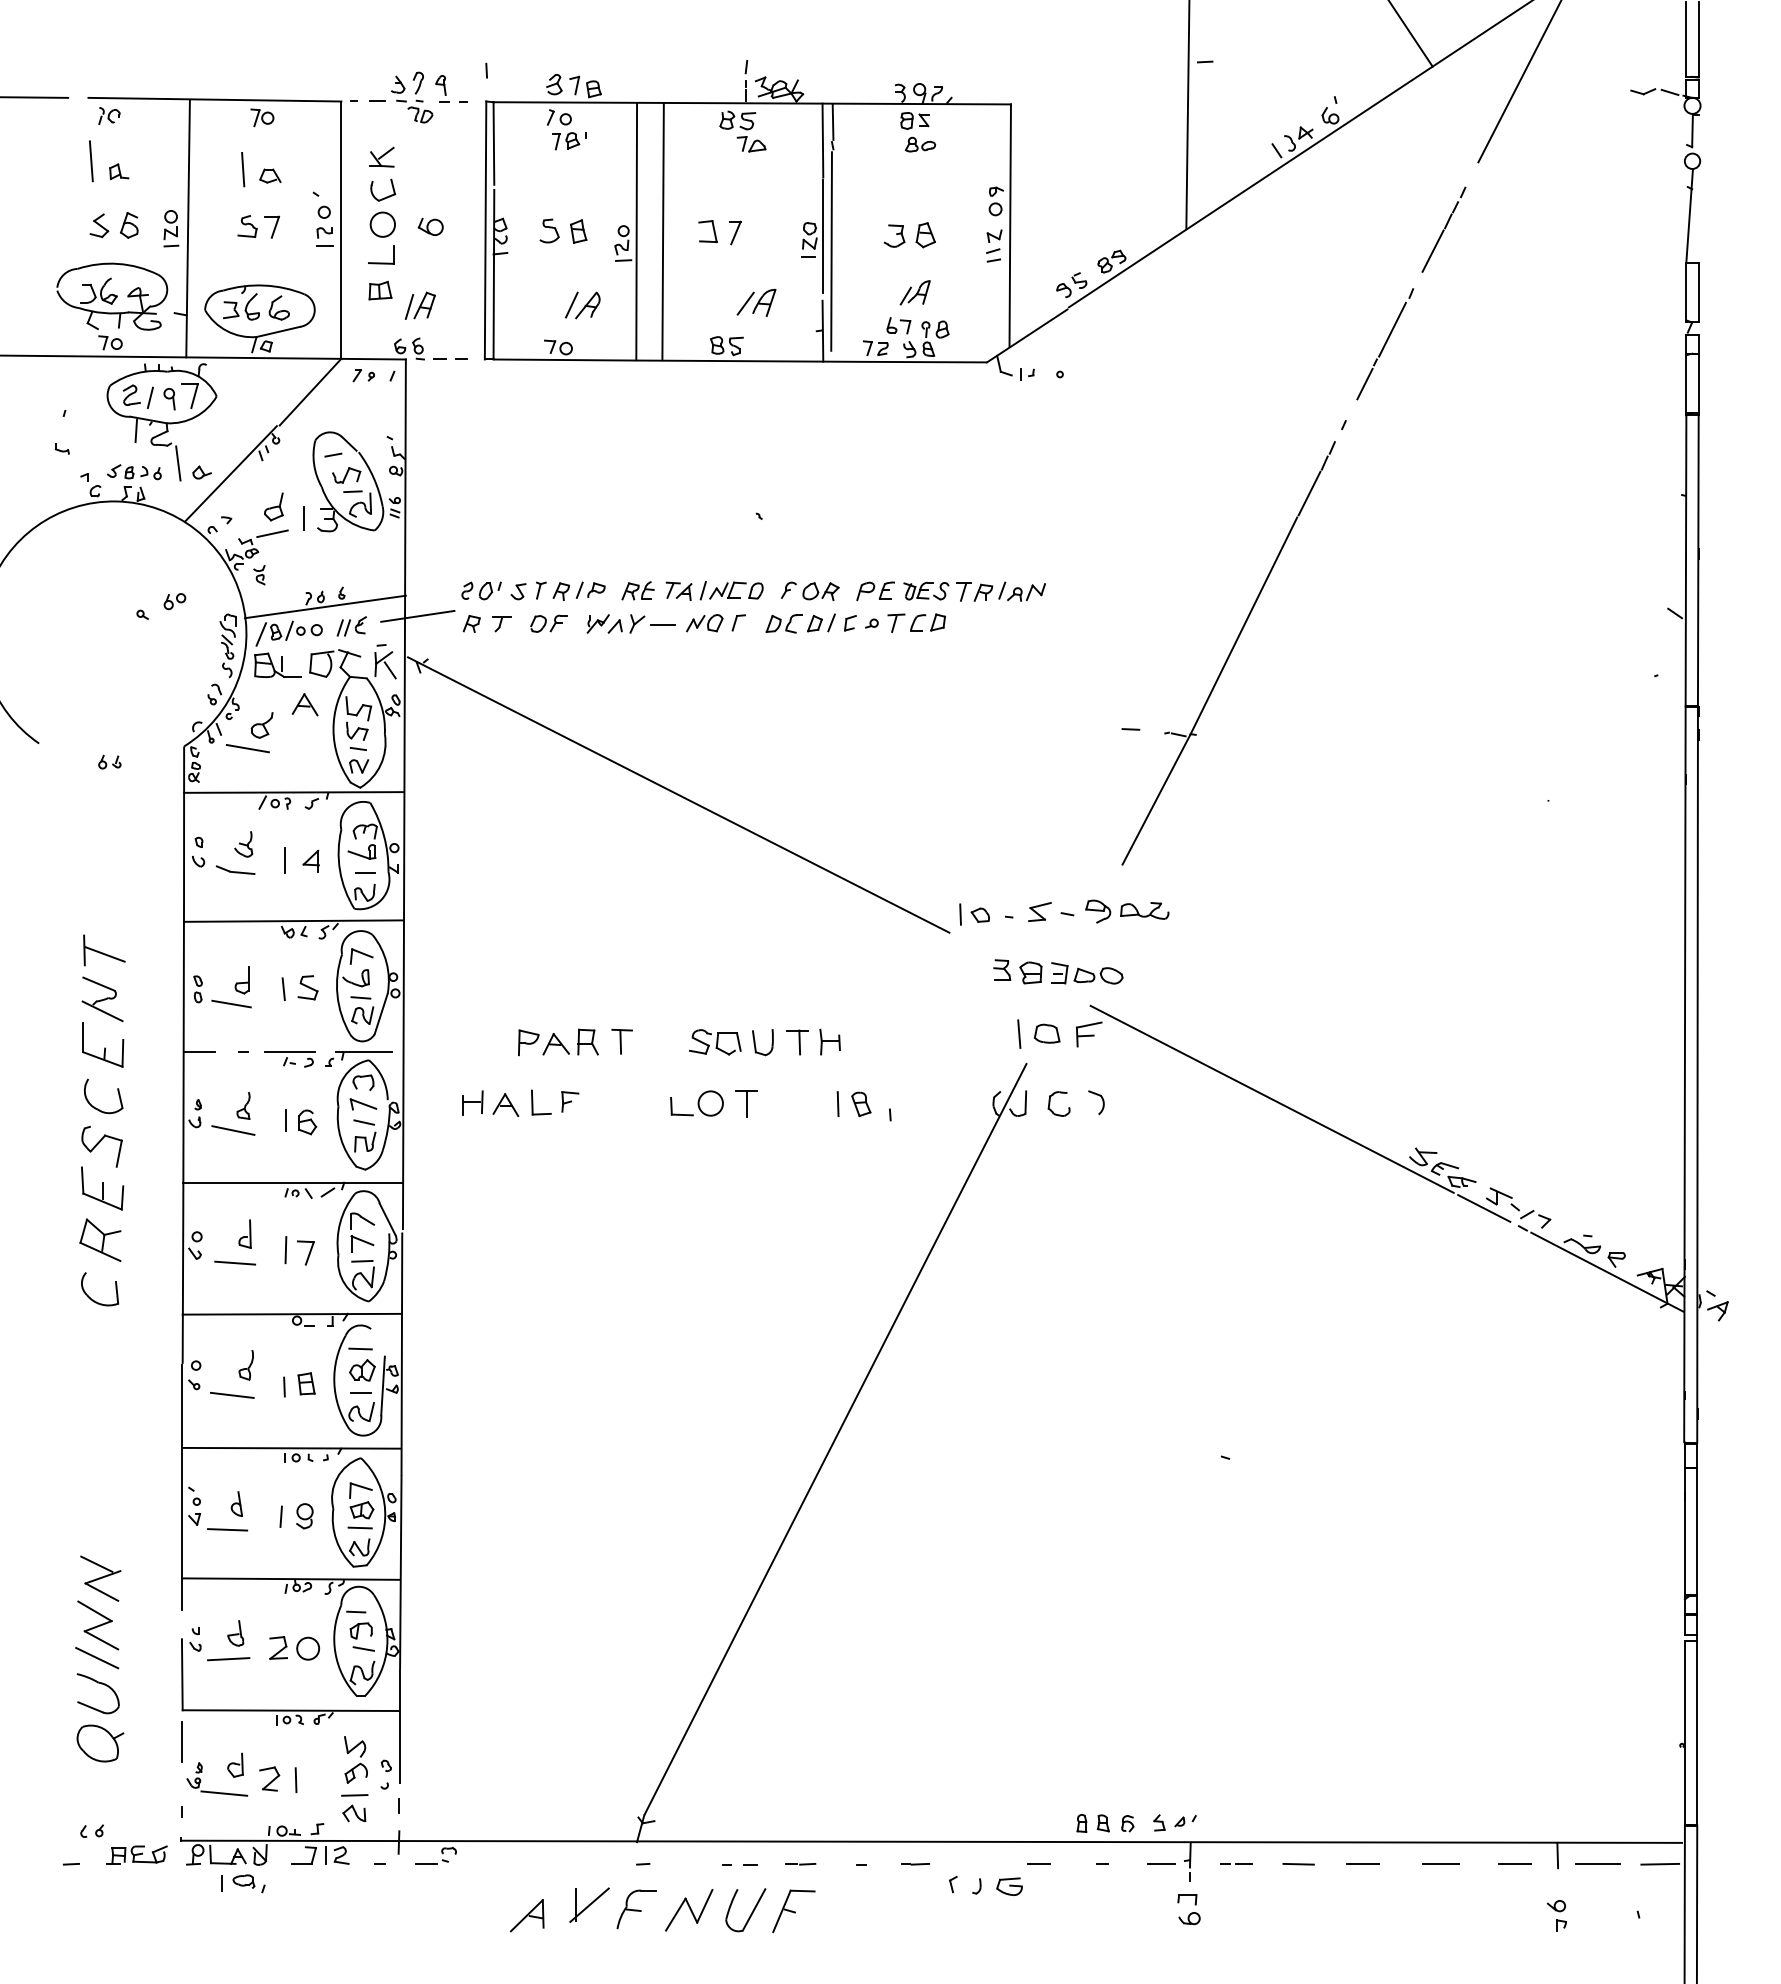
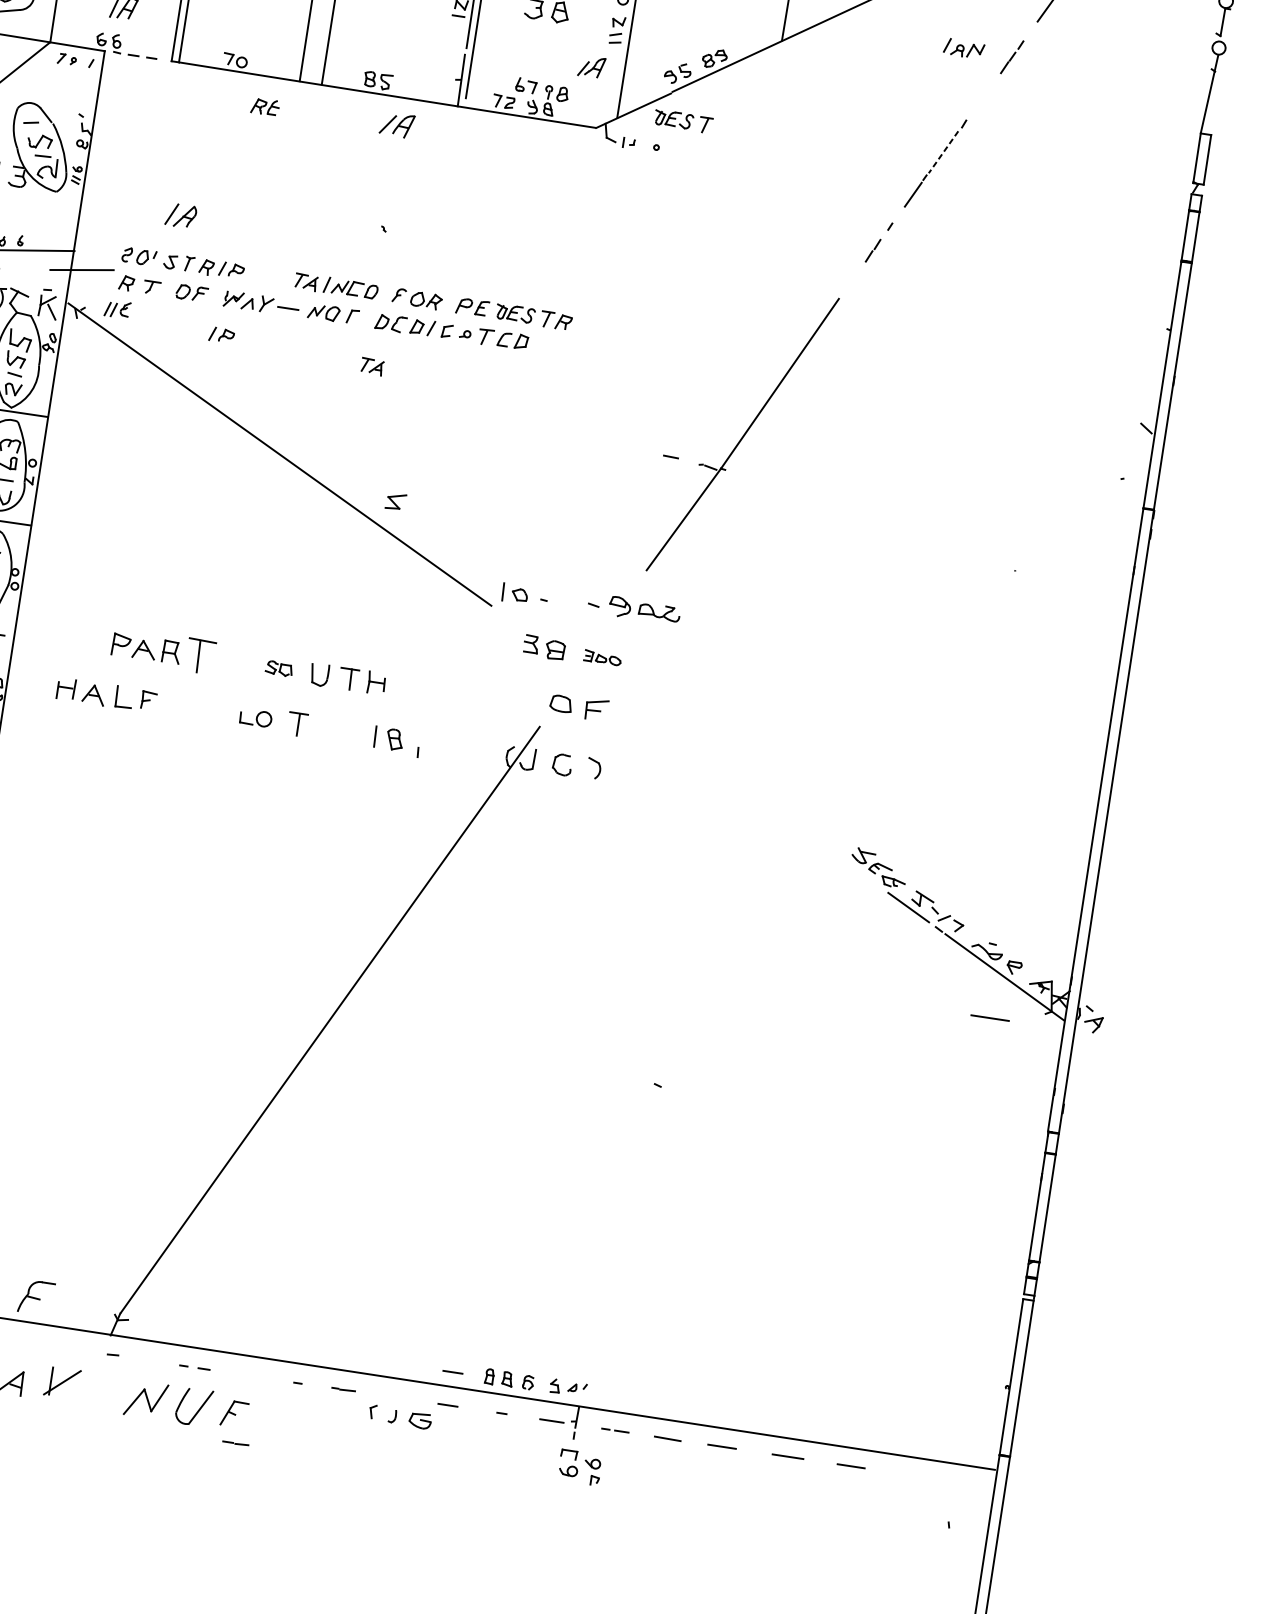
line: (1432, 250) -> (987, 90), removed
part: (914, 292) -> (591, 66), moved
part: (756, 302) -> (397, 124), moved
part: (582, 305) -> (180, 215), moved
line: (1392, 329) -> (943, 152), solid -> dashed
part: (1086, 339) -> (683, 121), added
line: (1309, 493) -> (852, 280), removed
part: (637, 590) -> (264, 106), moved
part: (1021, 591) -> (963, 48), moved
part: (351, 626) -> (117, 309), moved
part: (590, 666) -> (221, 334), added
part: (769, 676) -> (371, 365), added
part: (1039, 911) -> (395, 501), moved
part: (1087, 973) -> (603, 658), size x0.6
line: (1019, 1033) -> (537, 700), removed
part: (621, 1041) -> (199, 655), size x1.6
part: (715, 1042) -> (279, 668), size x0.6
line: (1271, 1098) -> (742, 787), removed
part: (696, 1103) -> (255, 717), size x0.7
line: (1038, 1824) -> (452, 1371), added
line: (1557, 1855) -> (887, 1464), removed
line: (1597, 1863) -> (990, 1017), moved
line: (1660, 1863) -> (974, 1484), removed
line: (800, 1864) -> (235, 1443), moved
part: (636, 1909) -> (36, 1297), moved
part: (793, 1910) -> (234, 1413), size x0.7
part: (1556, 1915) -> (591, 1471), moved

